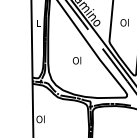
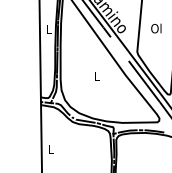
text: (76, 60) -> (96, 75), Ol -> L
text: (40, 119) -> (50, 149), Ol -> L

